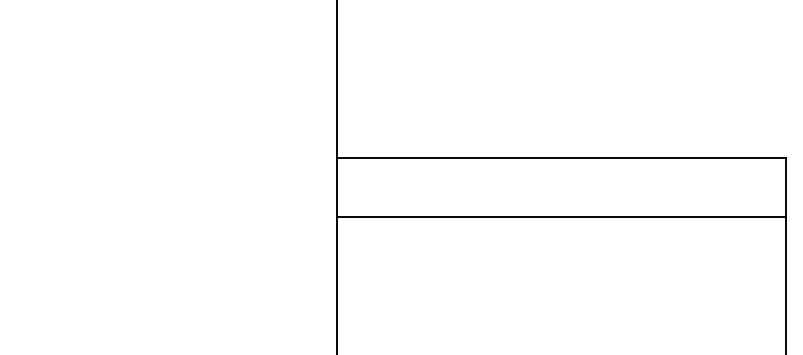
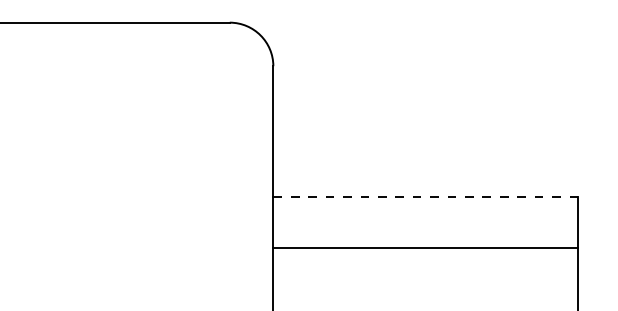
line: (561, 157) -> (425, 196), solid -> dashed
line: (561, 216) -> (425, 247), moved

